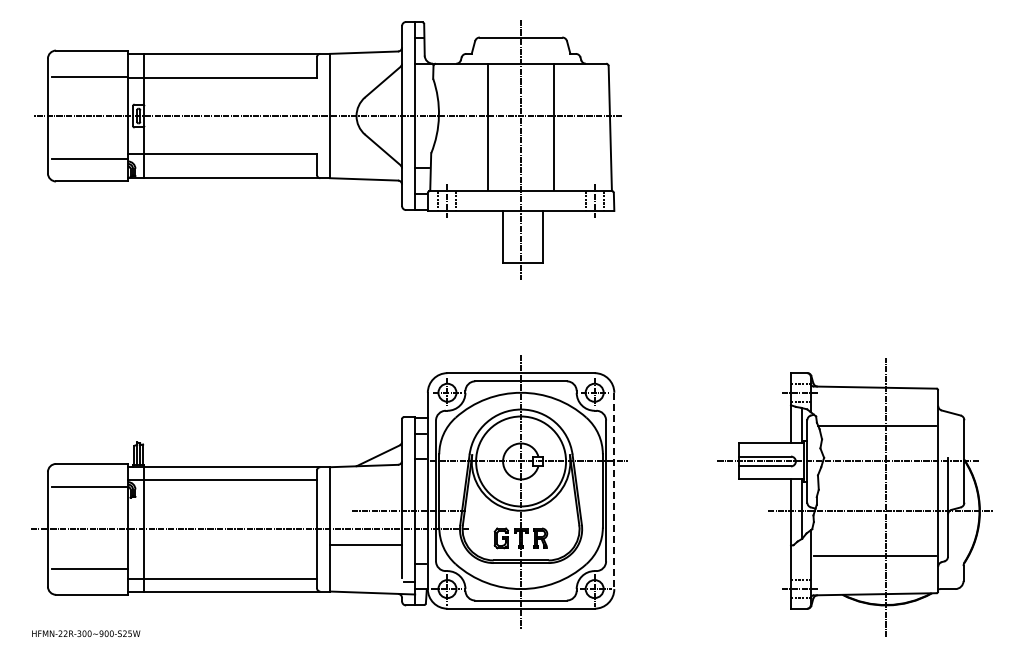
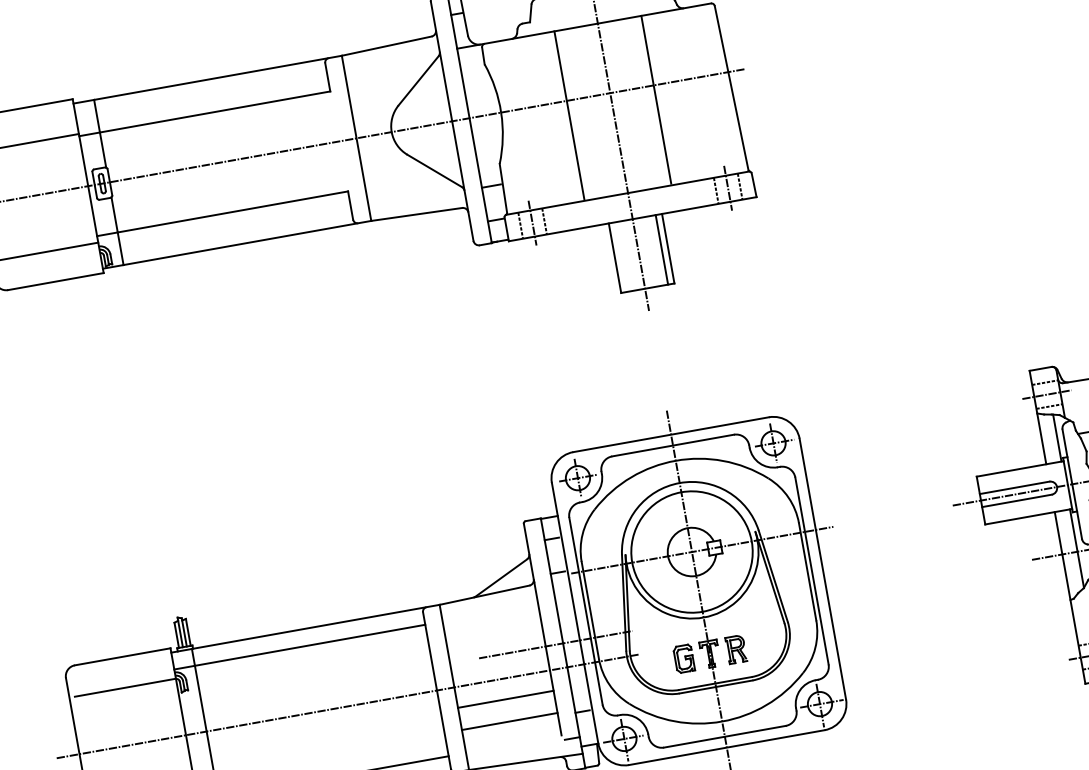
line: (538, 236) -> (661, 249), added
line: (614, 491) -> (823, 569), dashed -> solid
line: (366, 561) -> (510, 721), added

